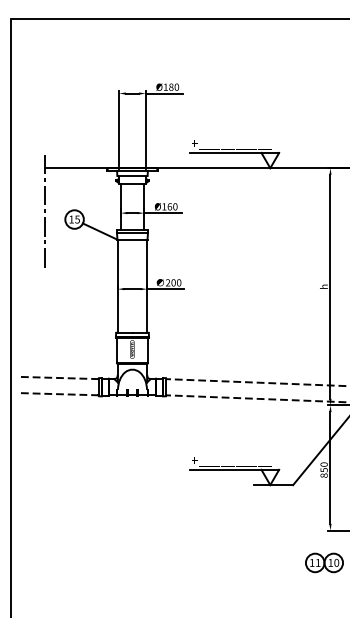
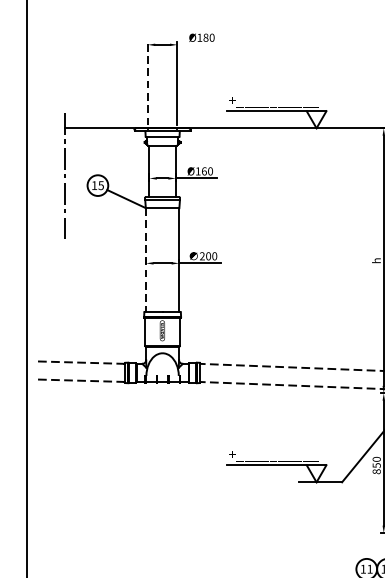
line: (163, 93) -> (197, 44), removed
line: (119, 127) -> (148, 82), solid -> dashed
line: (117, 286) -> (145, 260), solid -> dashed

